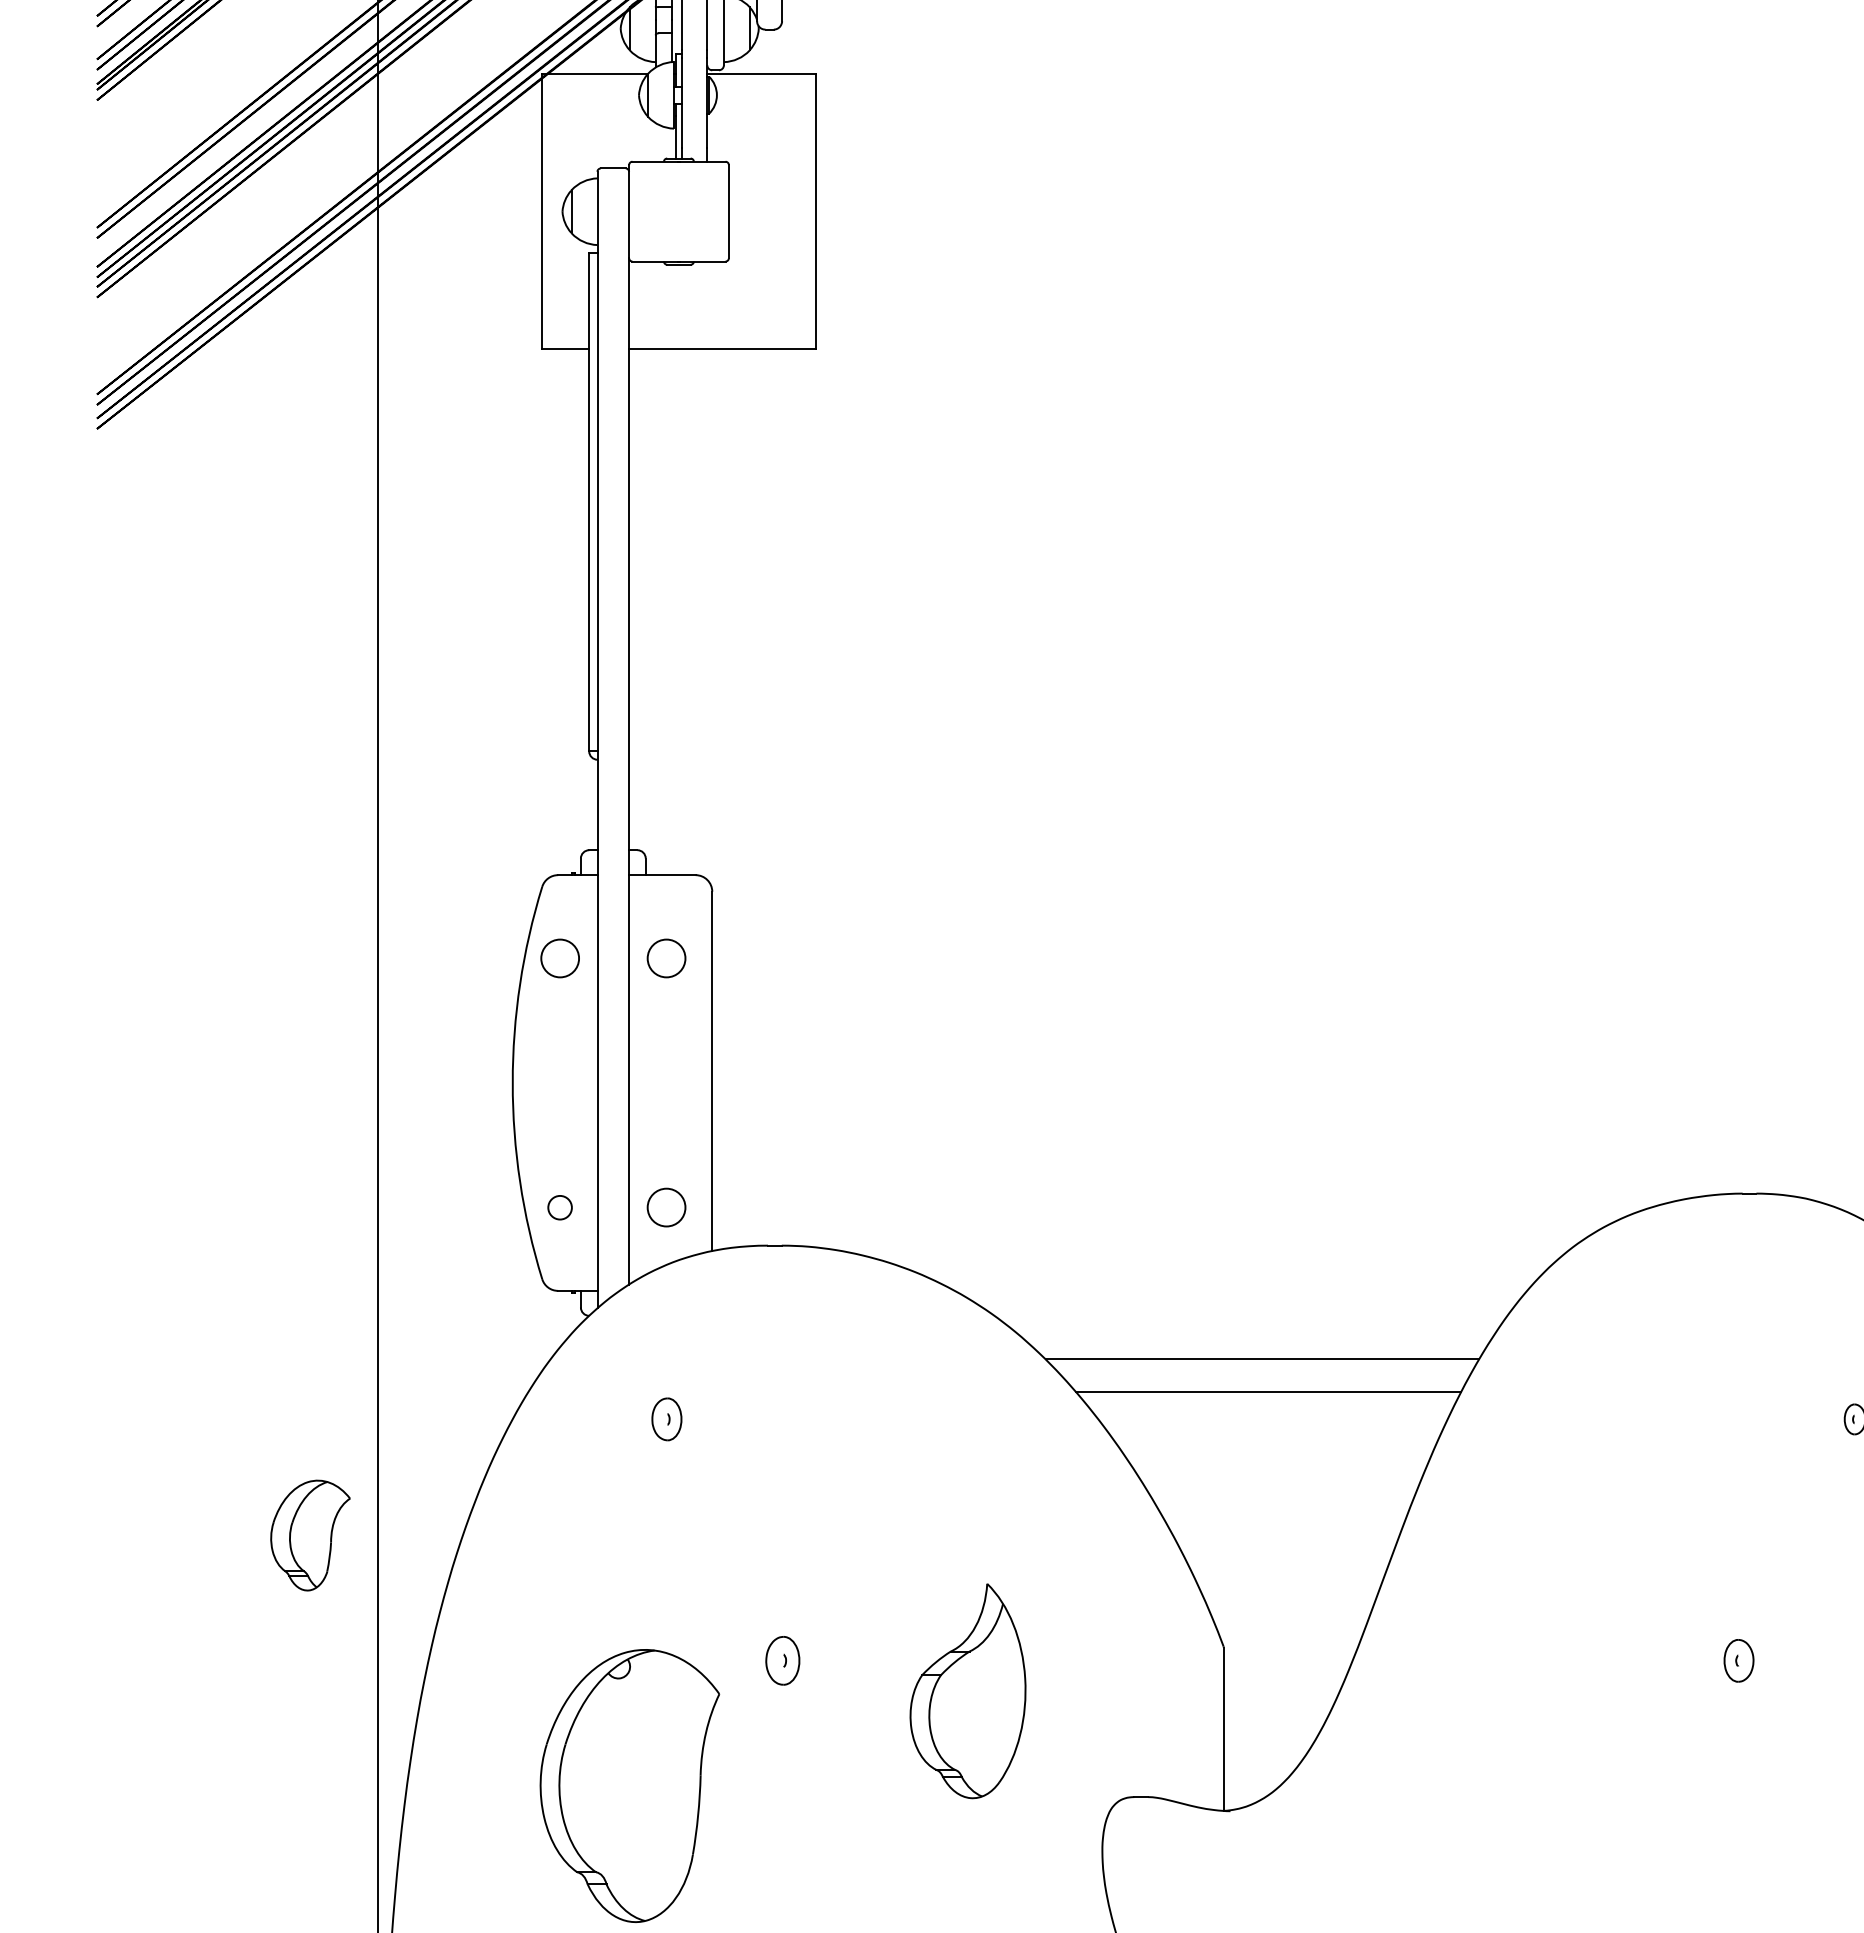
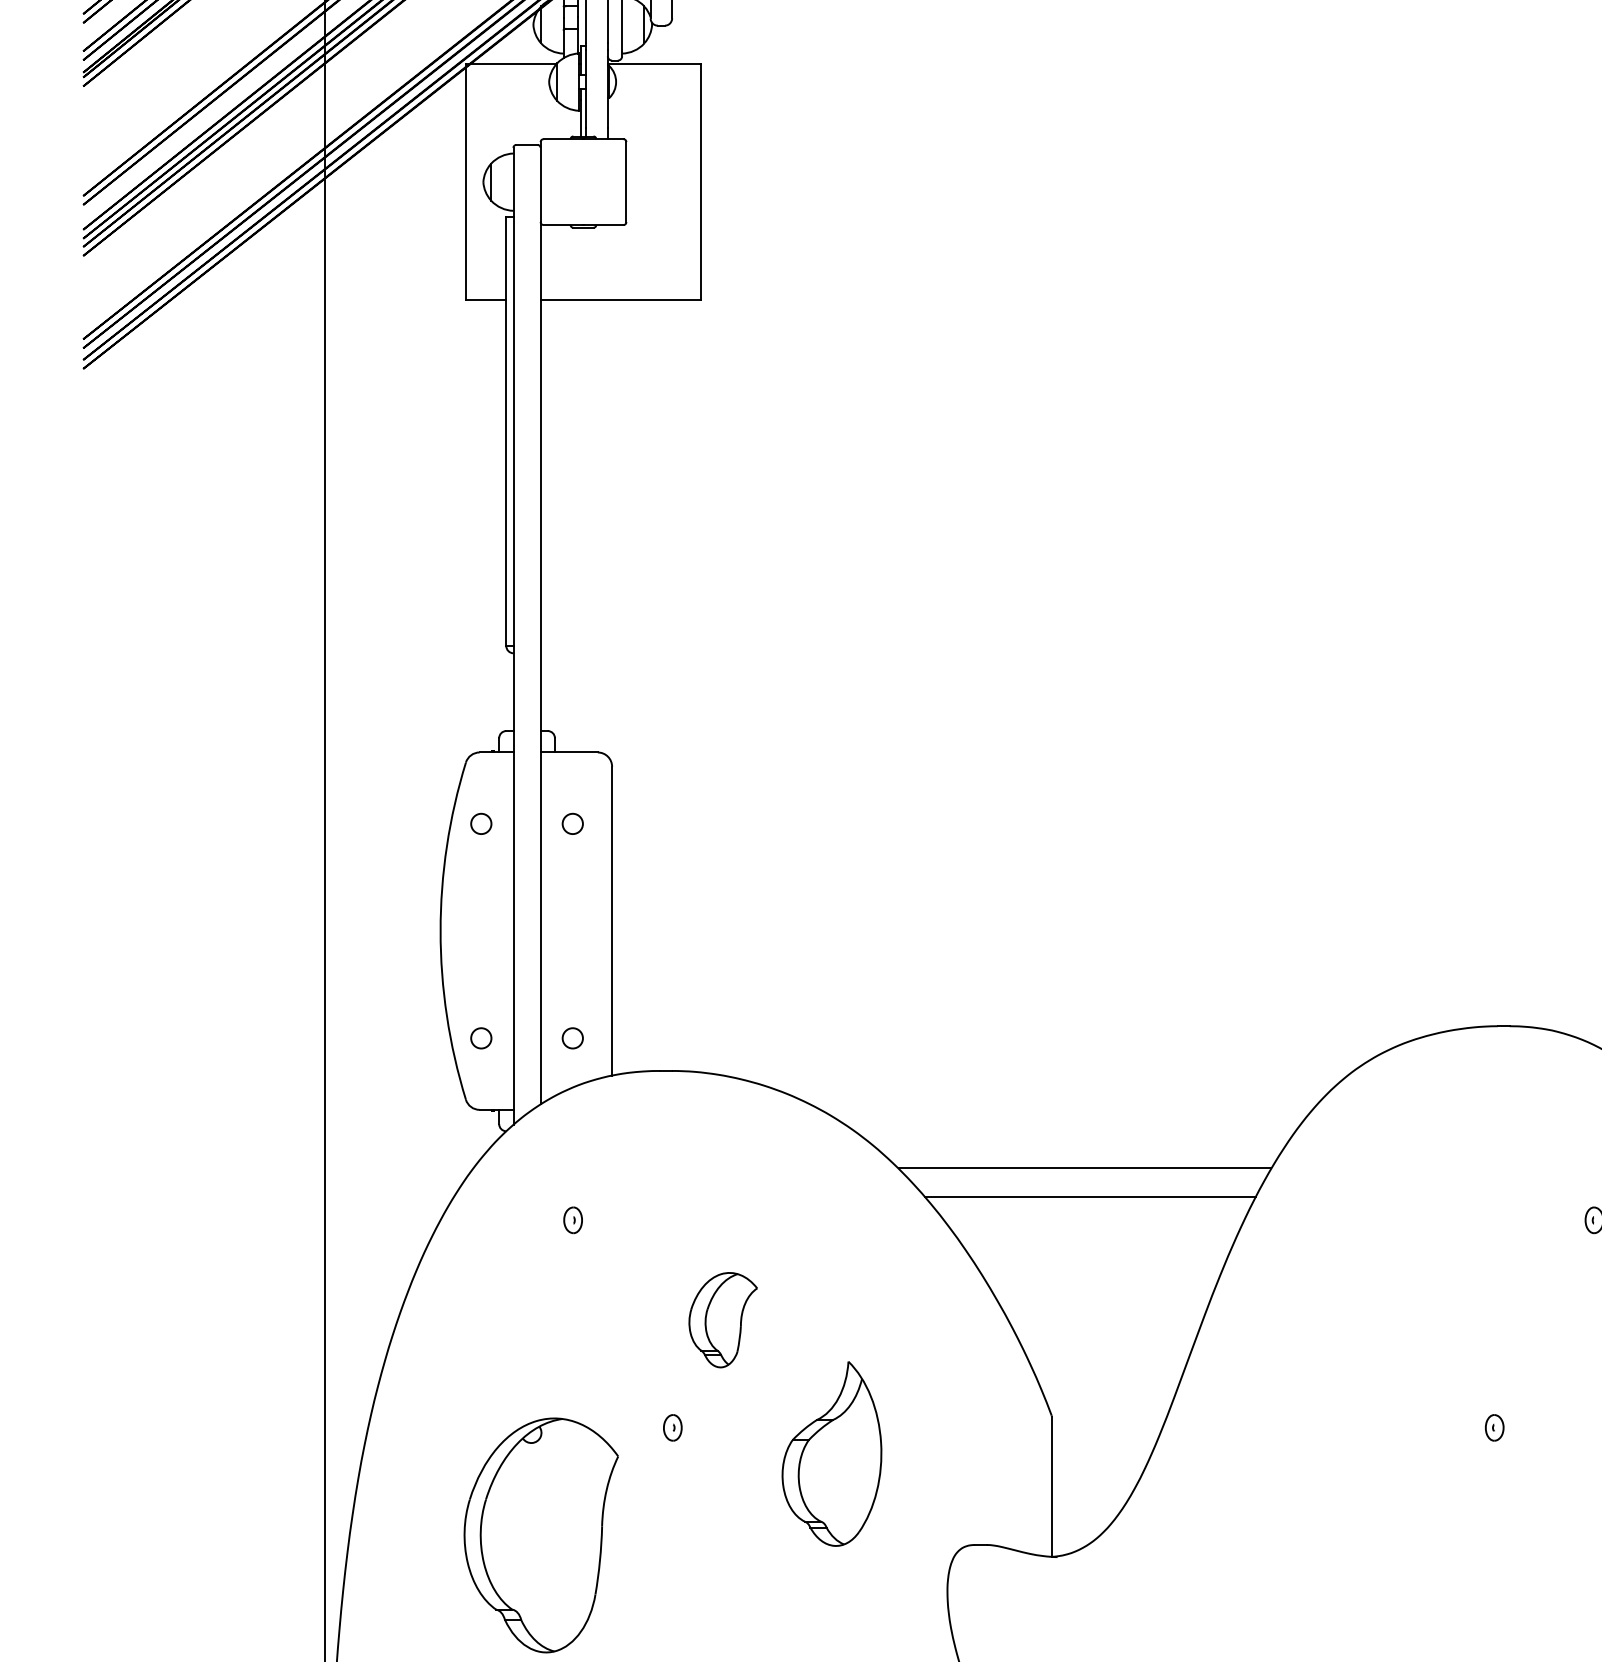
circle: (559, 957) -> (480, 823), size x0.62
circle: (666, 957) -> (572, 823), size x0.62
circle: (666, 1207) -> (572, 1038), size x0.62
part: (666, 1419) -> (572, 1220), size x0.71
part: (310, 1535) -> (723, 1320), moved
part: (782, 1660) -> (672, 1427), size x0.62
part: (1738, 1660) -> (1494, 1427), size x0.71

